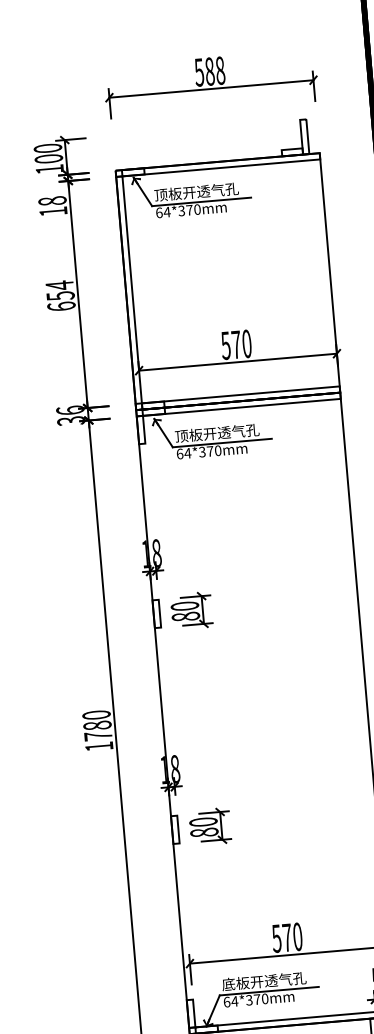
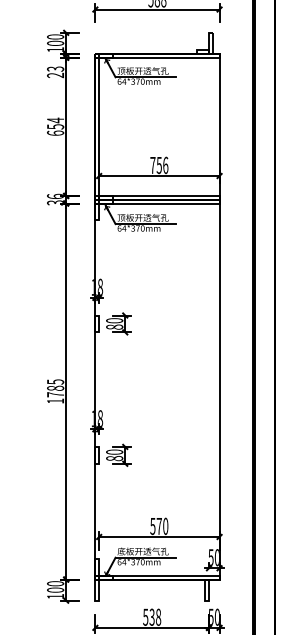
text: (52, 206) -> (55, 72), 18 -> 23
text: (236, 344) -> (159, 165), 570 -> 756
text: (96, 714) -> (55, 381), 1780 -> 1785

